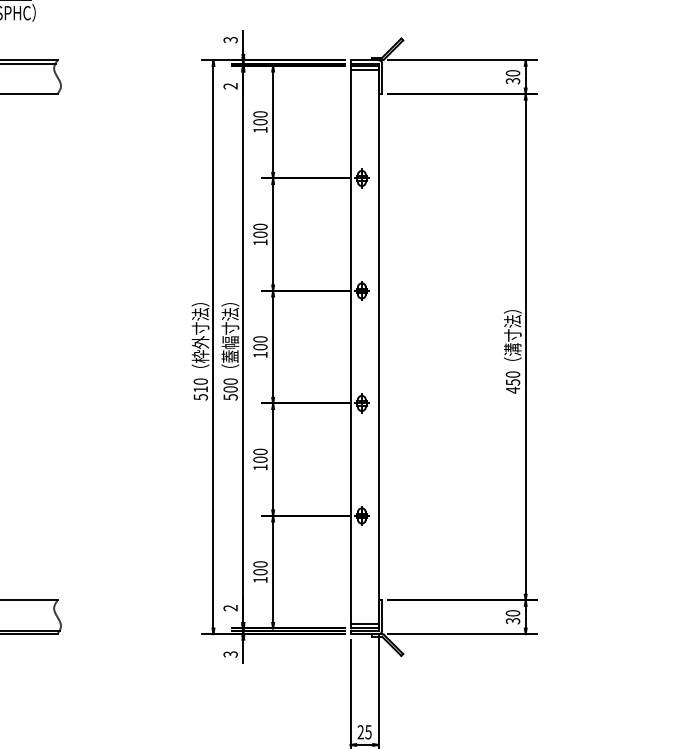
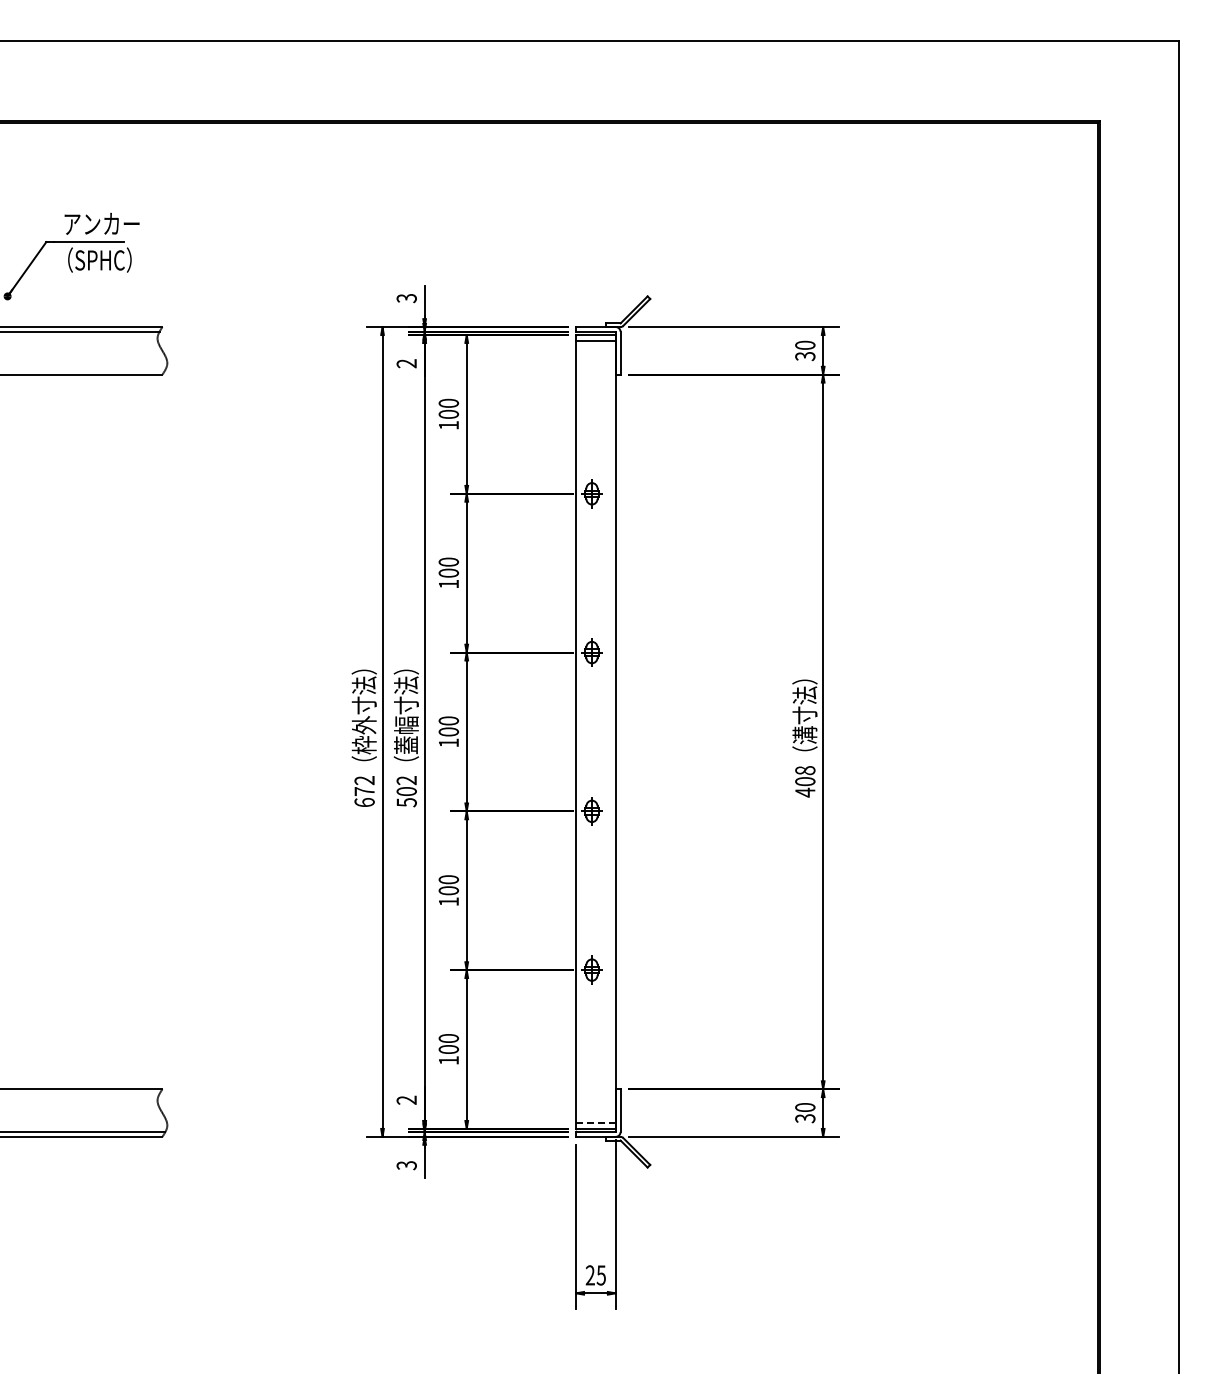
text: (513, 378) -> (805, 776), 450 -> 408
text: (230, 381) -> (406, 780), 500 -> 502
text: (200, 389) -> (364, 791), 510 -> 672
line: (364, 623) -> (595, 1122), solid -> dashed

